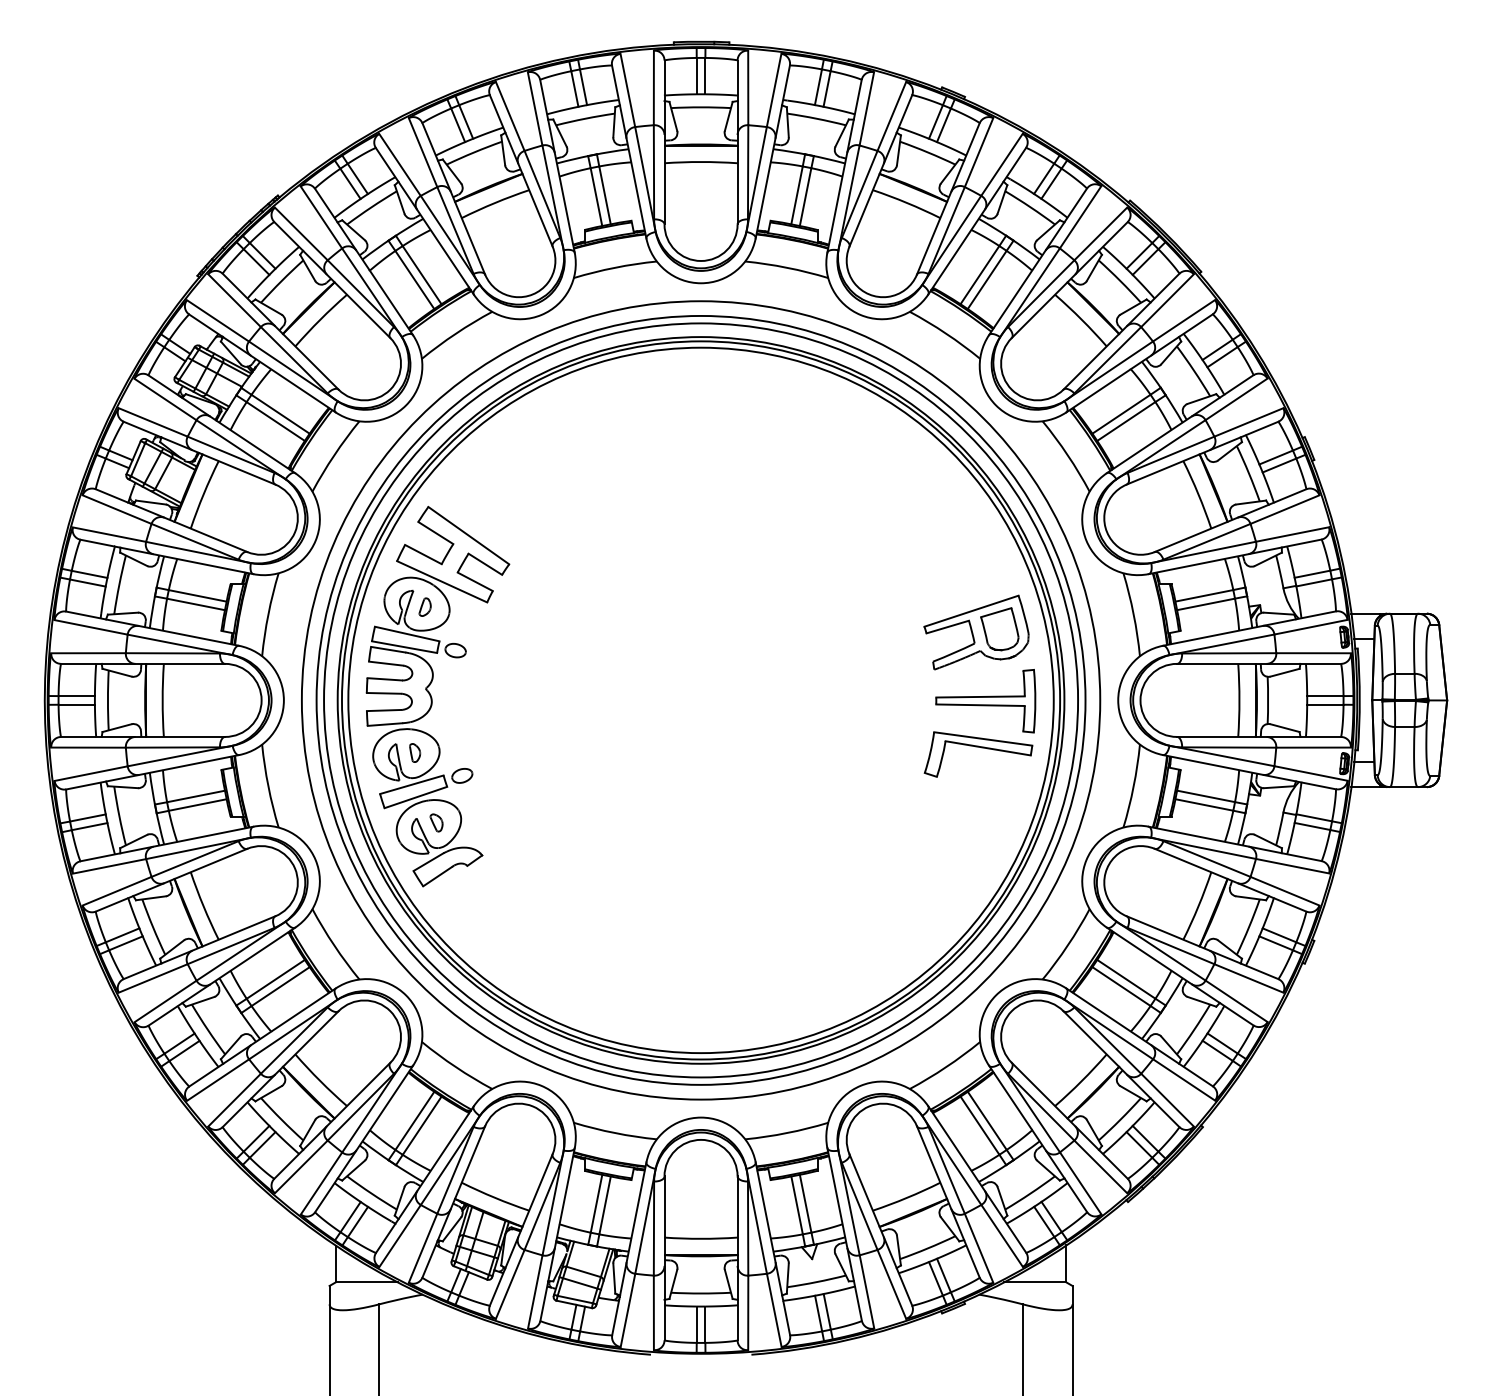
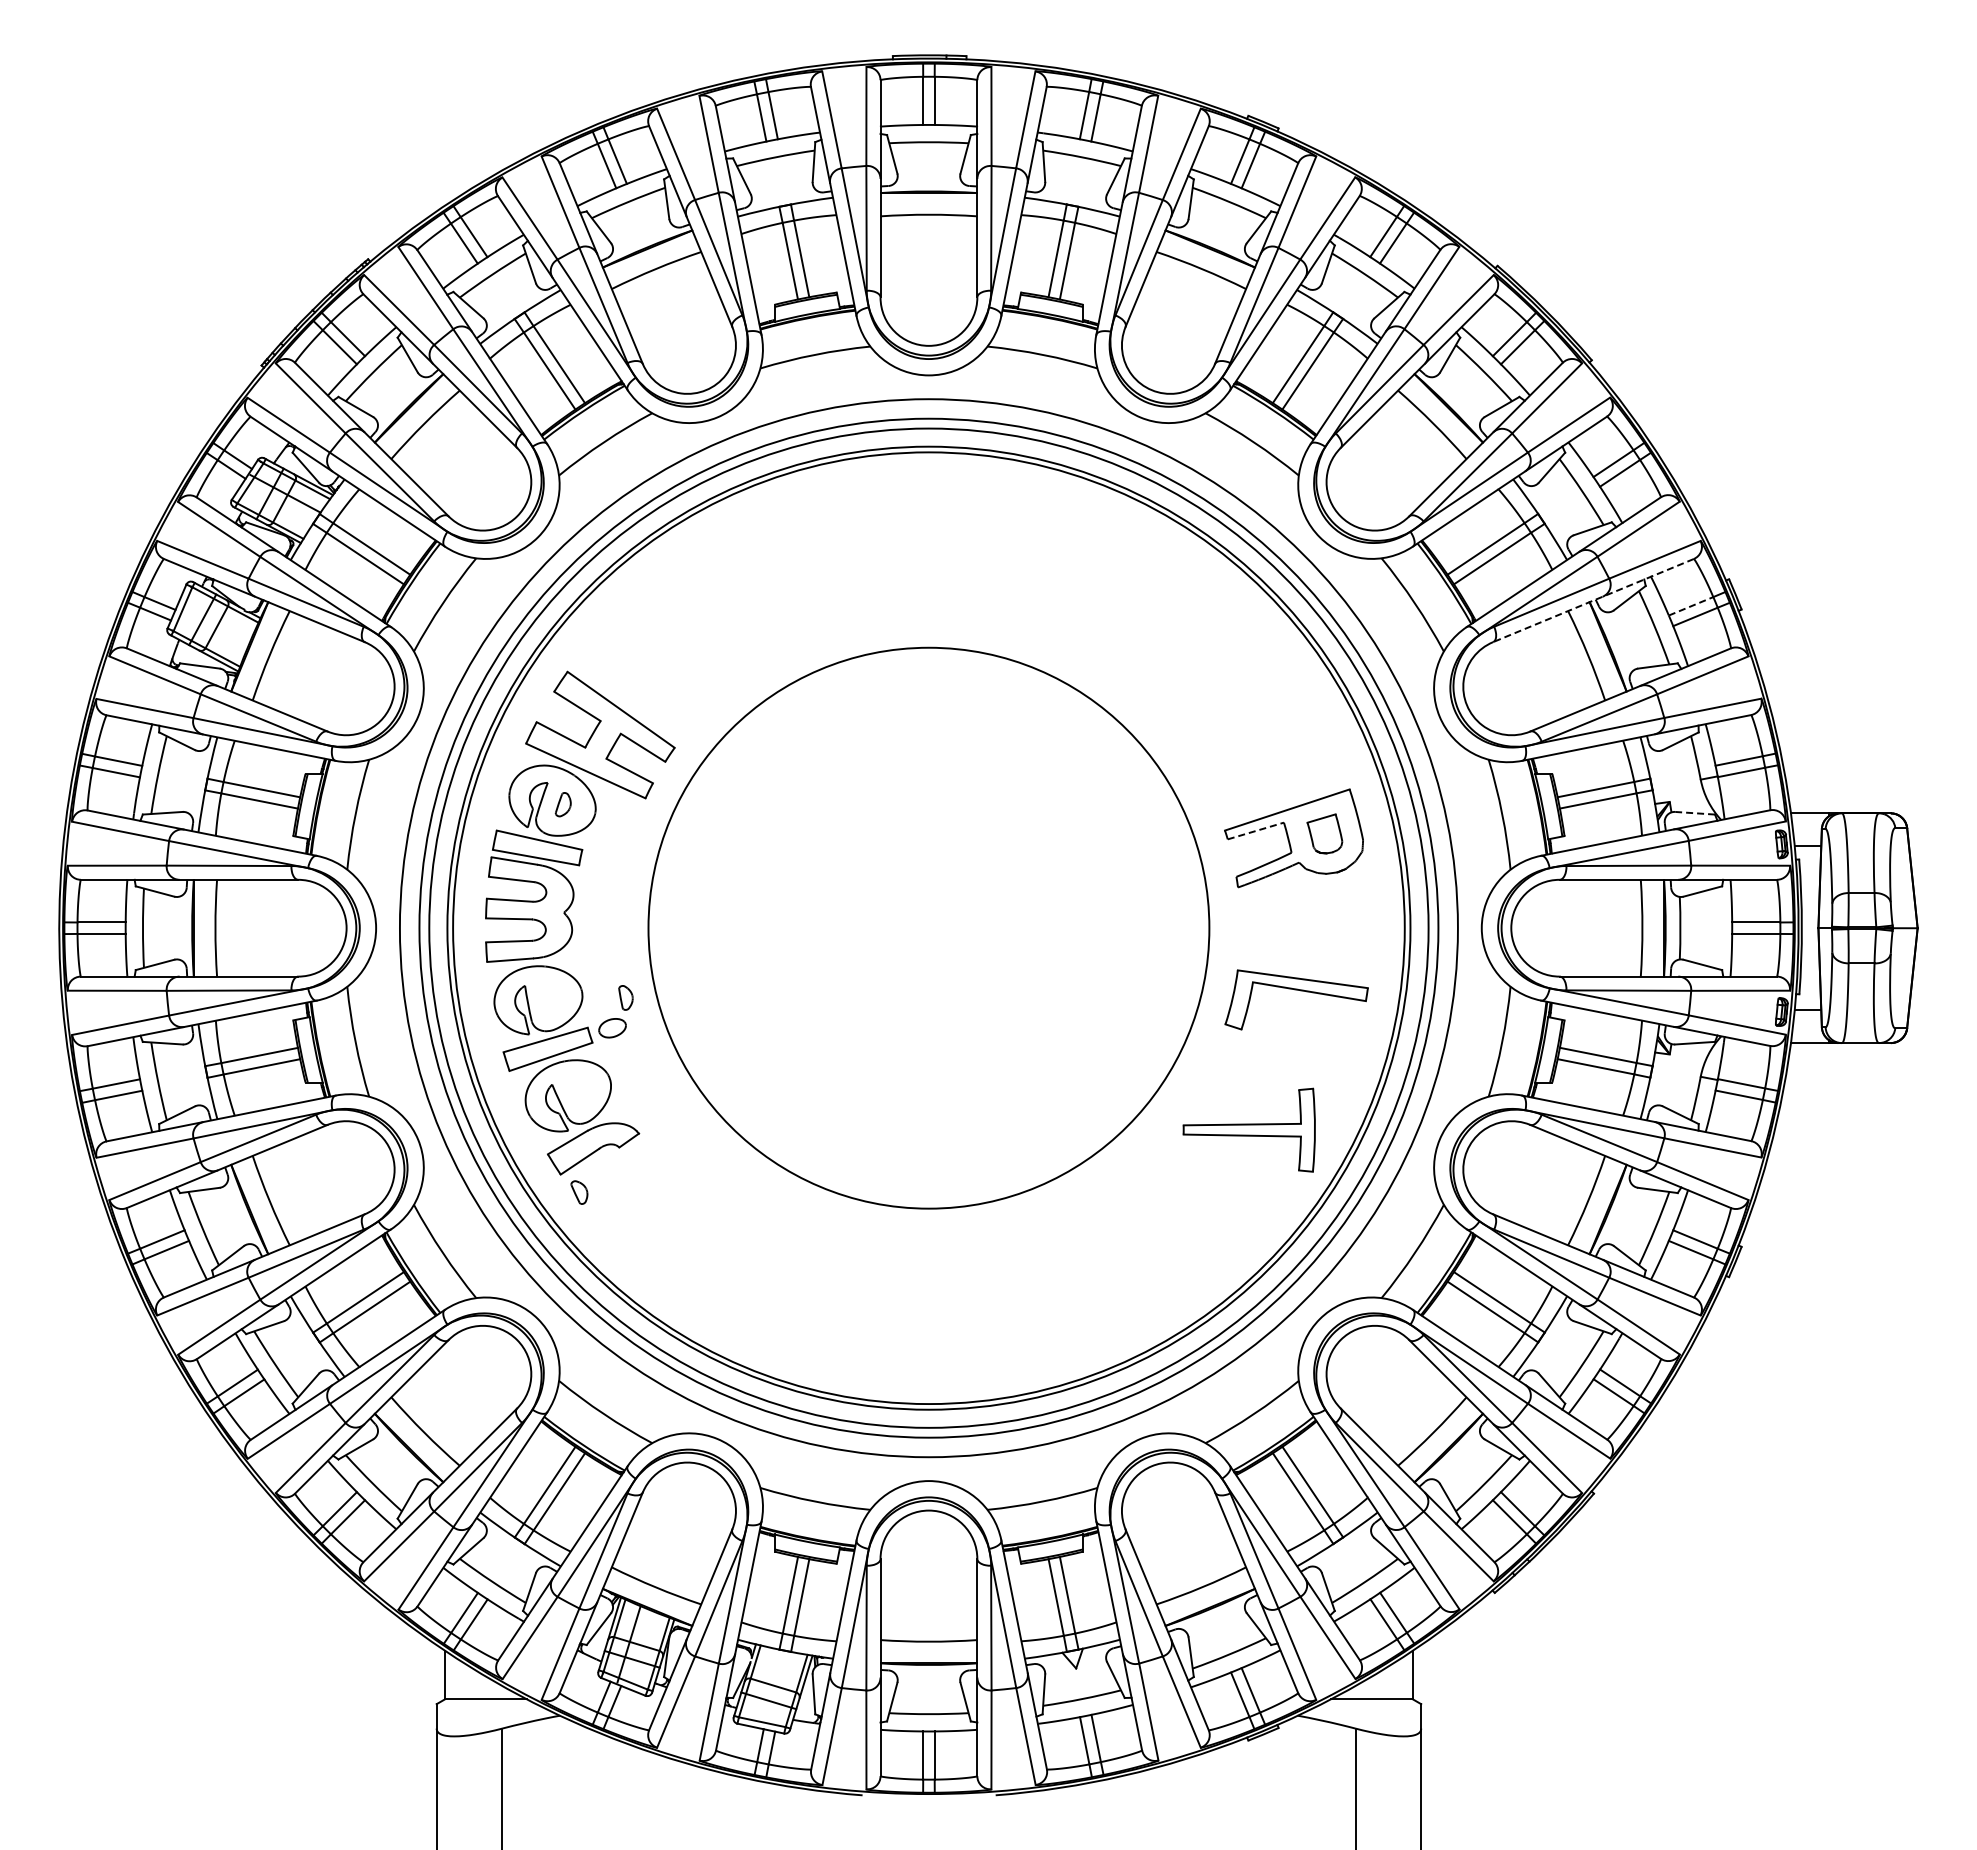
line: (1202, 453) -> (1593, 600), solid -> dashed
line: (1276, 457) -> (1691, 606), solid -> dashed
line: (1279, 613) -> (1695, 813), solid -> dashed
line: (948, 626) -> (1256, 830), solid -> dashed
part: (999, 628) -> (1324, 833), size x0.7
part: (455, 650) -> (603, 862), removed
circle: (700, 699) -> (928, 927), size x0.6
part: (985, 700) -> (1248, 1129), moved
part: (414, 752) -> (625, 997), moved
part: (436, 822) -> (579, 1192), moved

